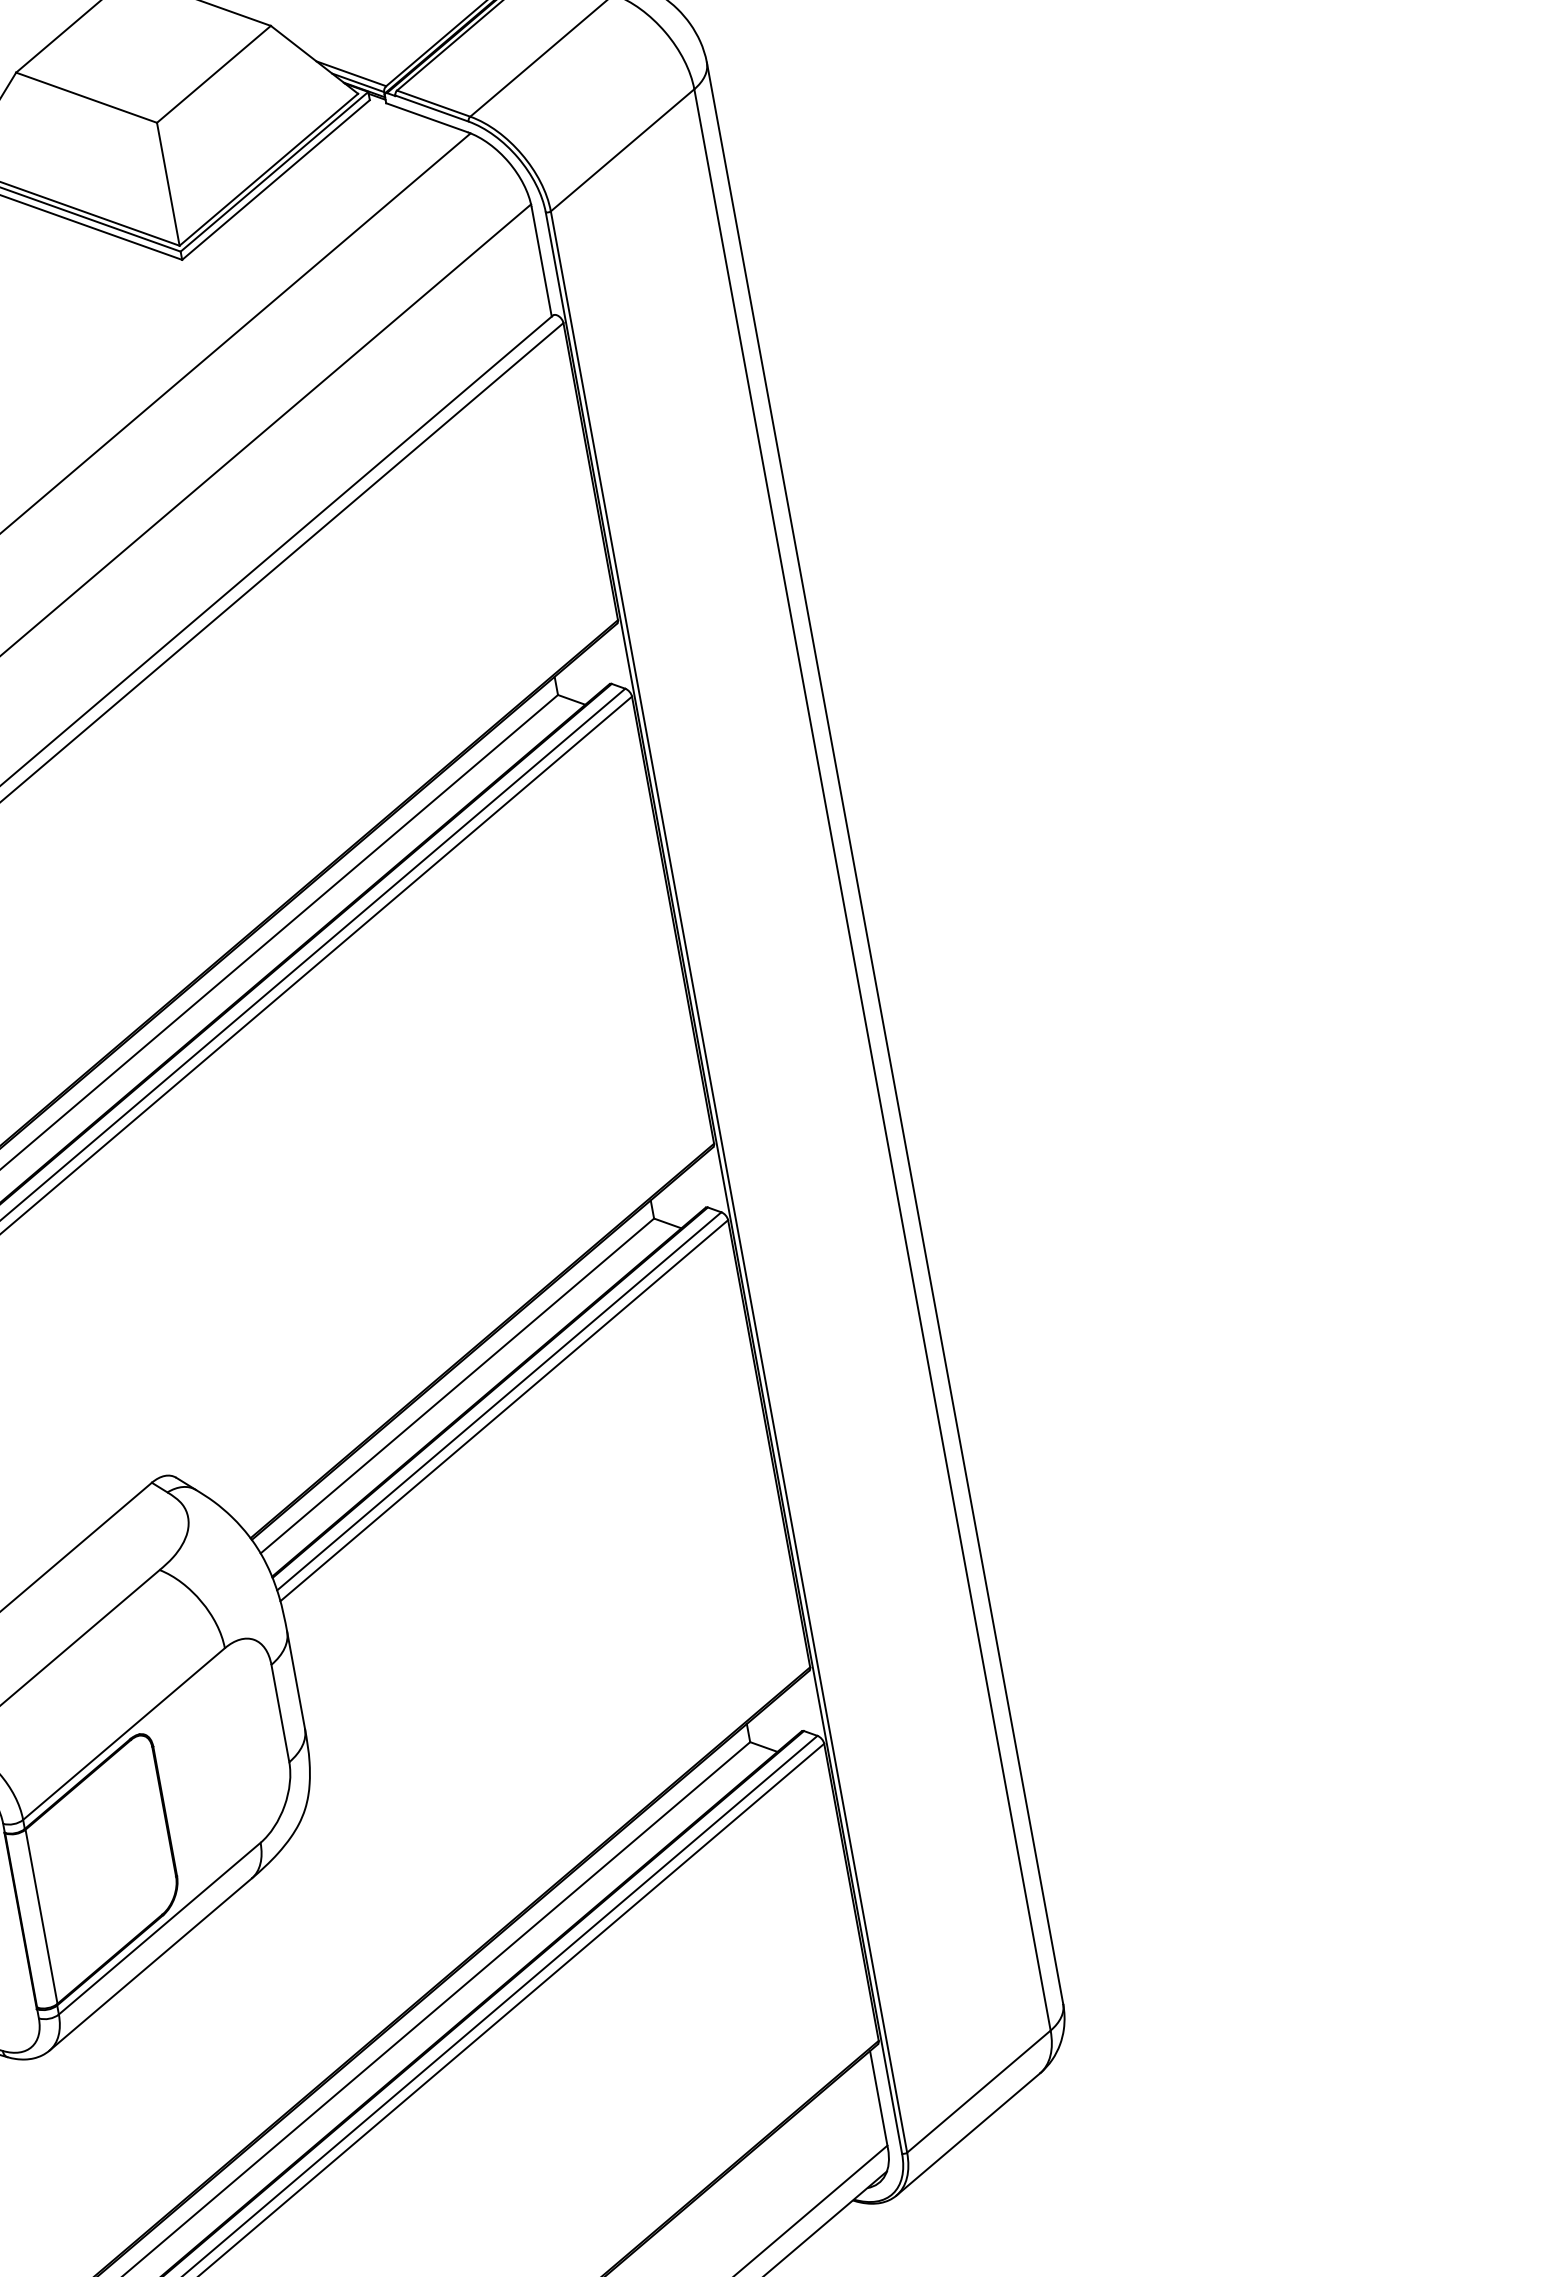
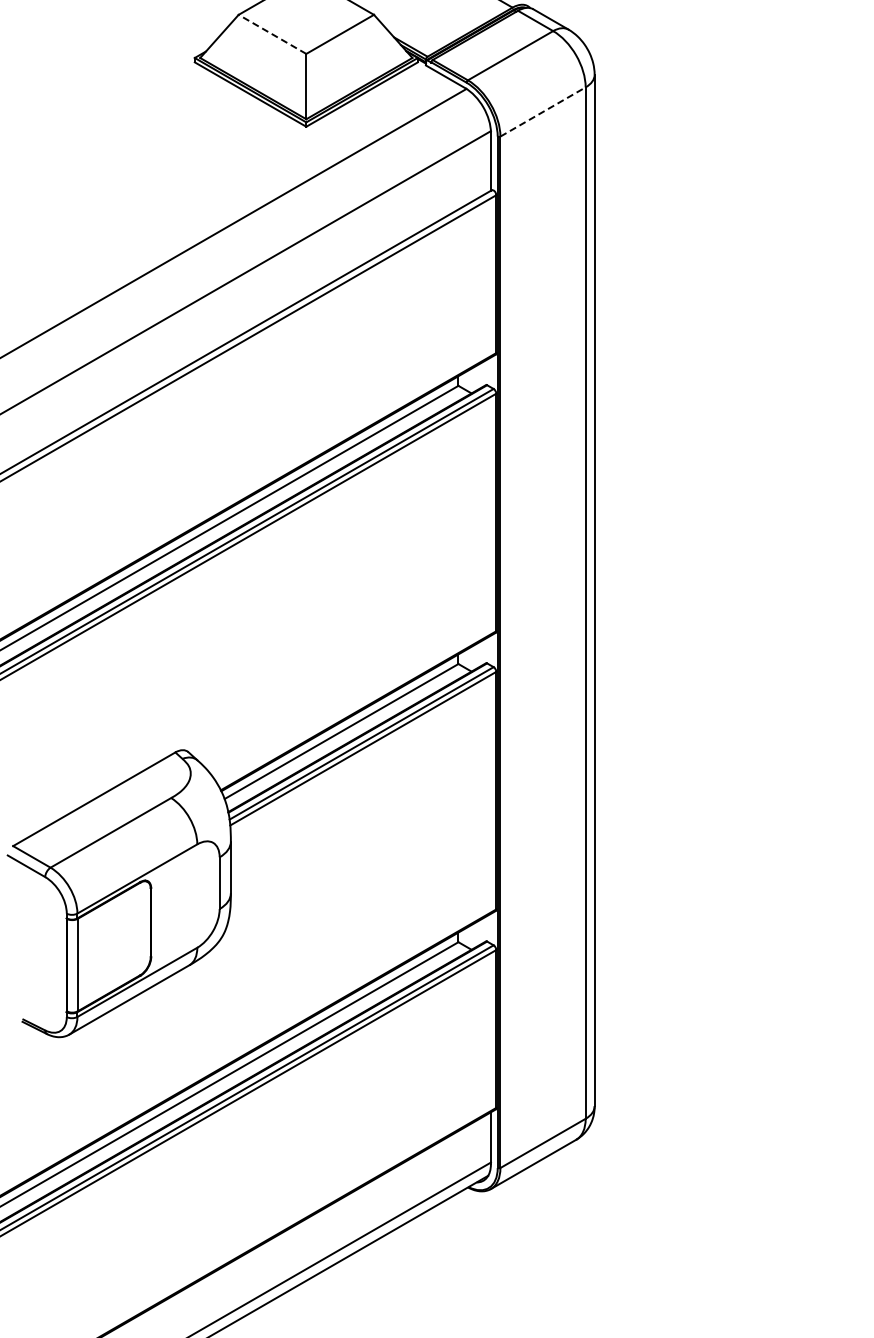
line: (86, 97) -> (272, 34), solid -> dashed
line: (623, 149) -> (543, 111), solid -> dashed

